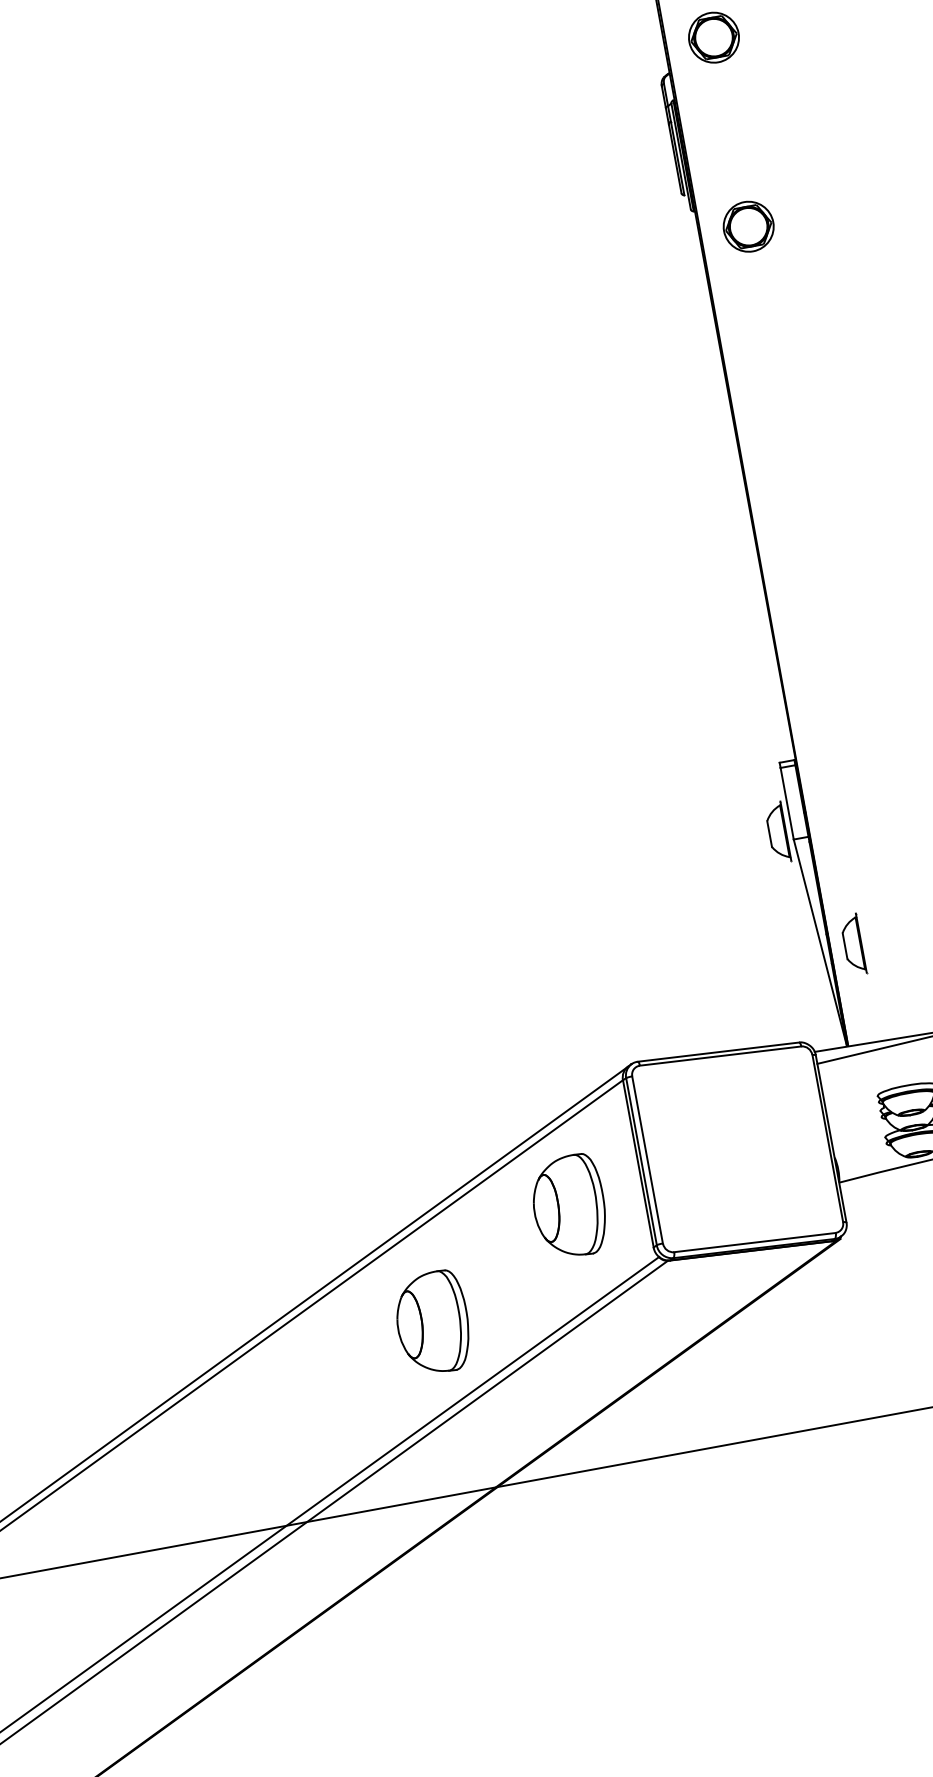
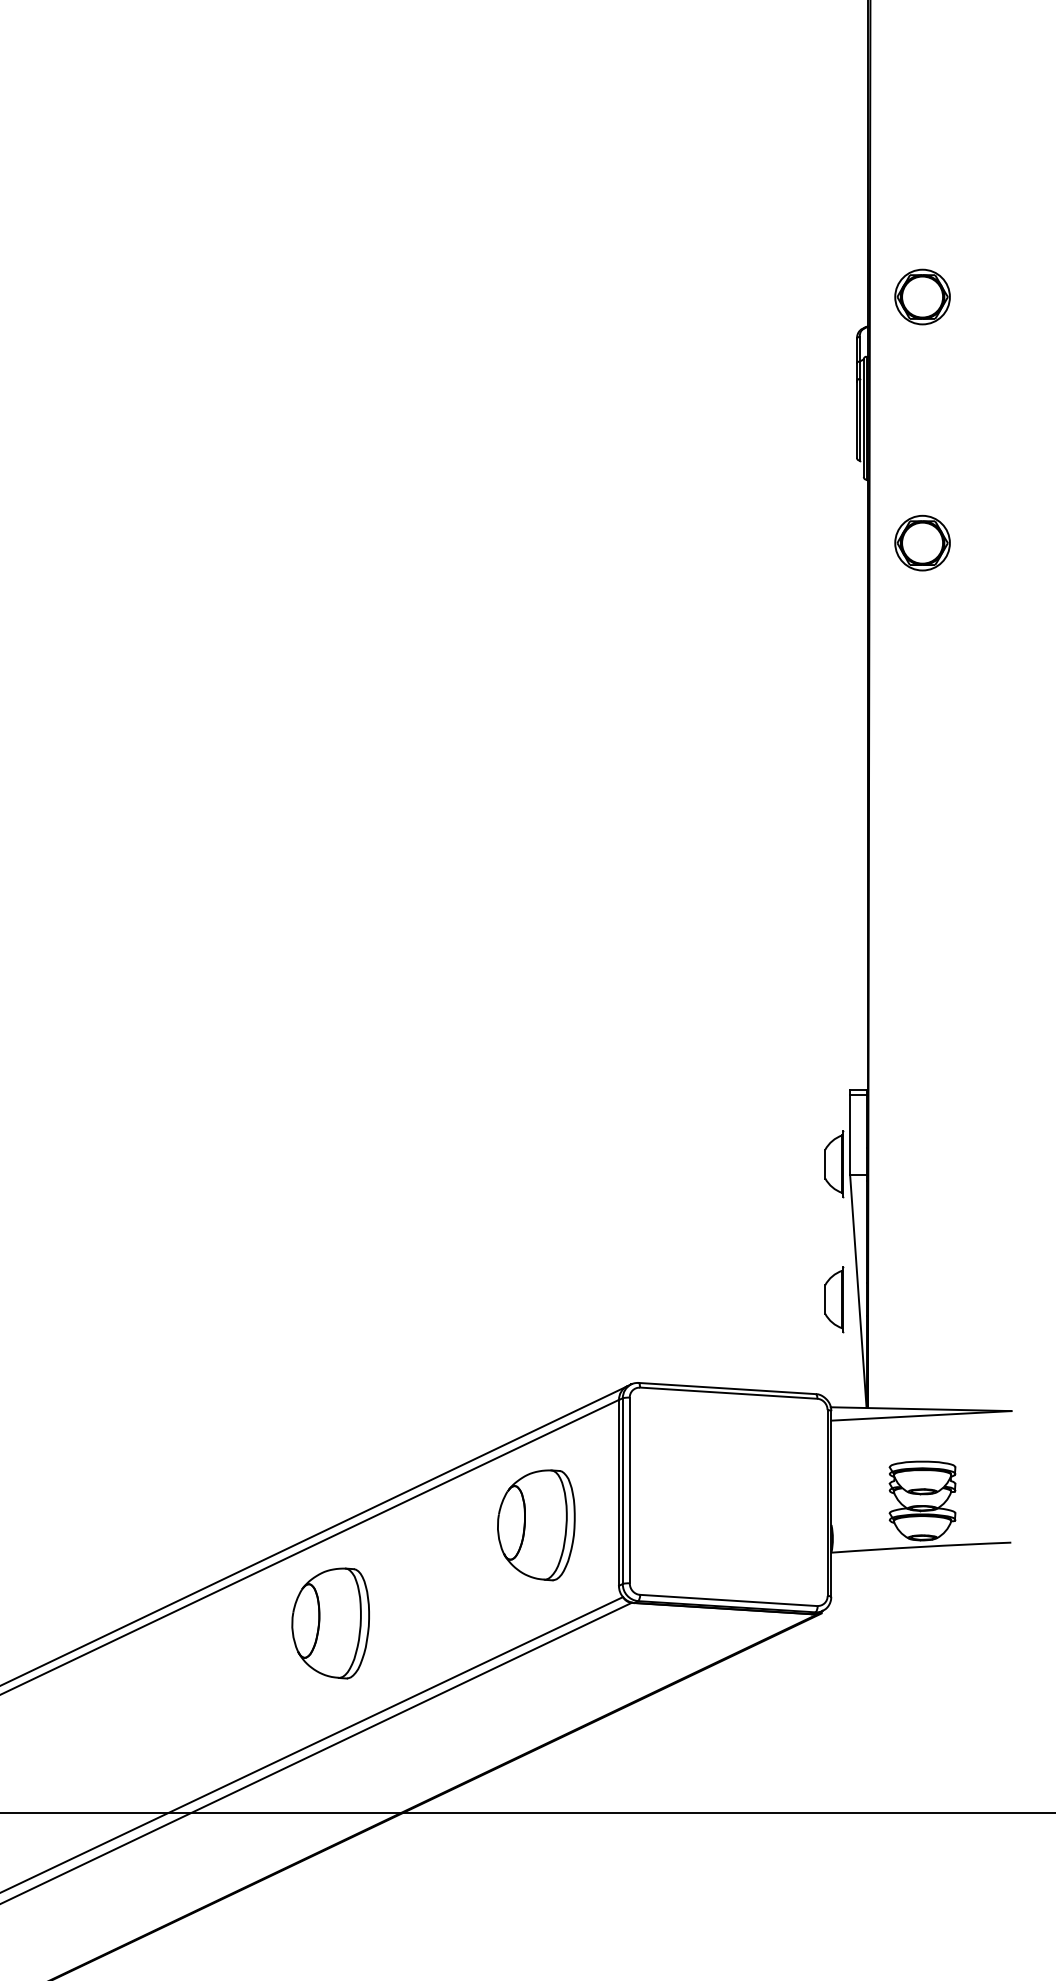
part: (748, 226) -> (922, 542), moved
part: (853, 944) -> (834, 1299), moved
part: (432, 1323) -> (330, 1623), moved

